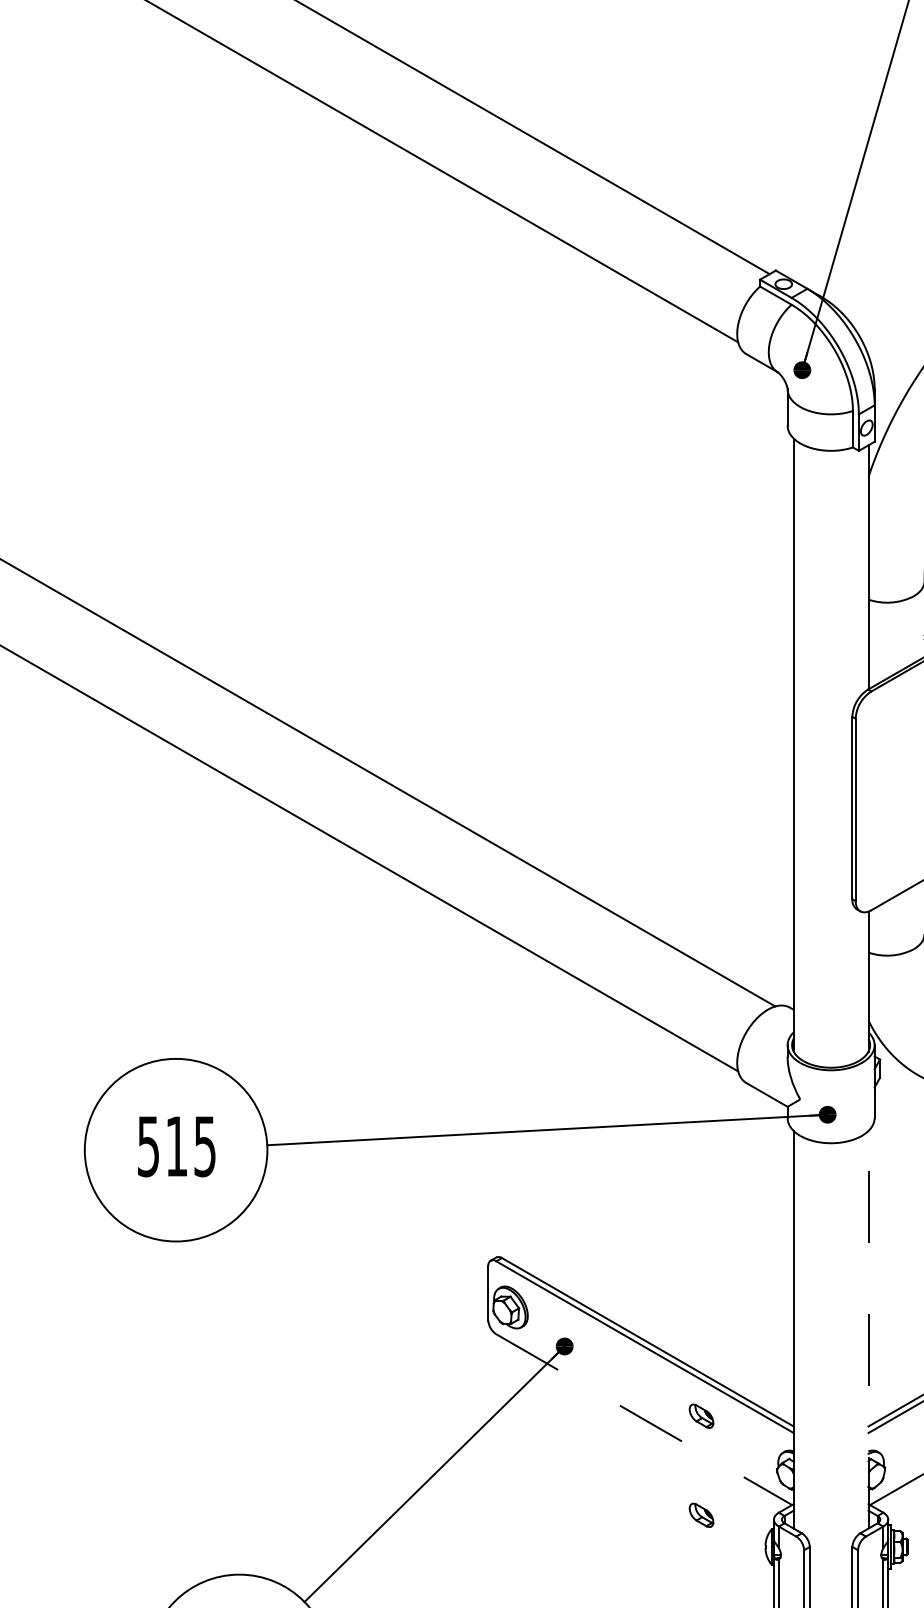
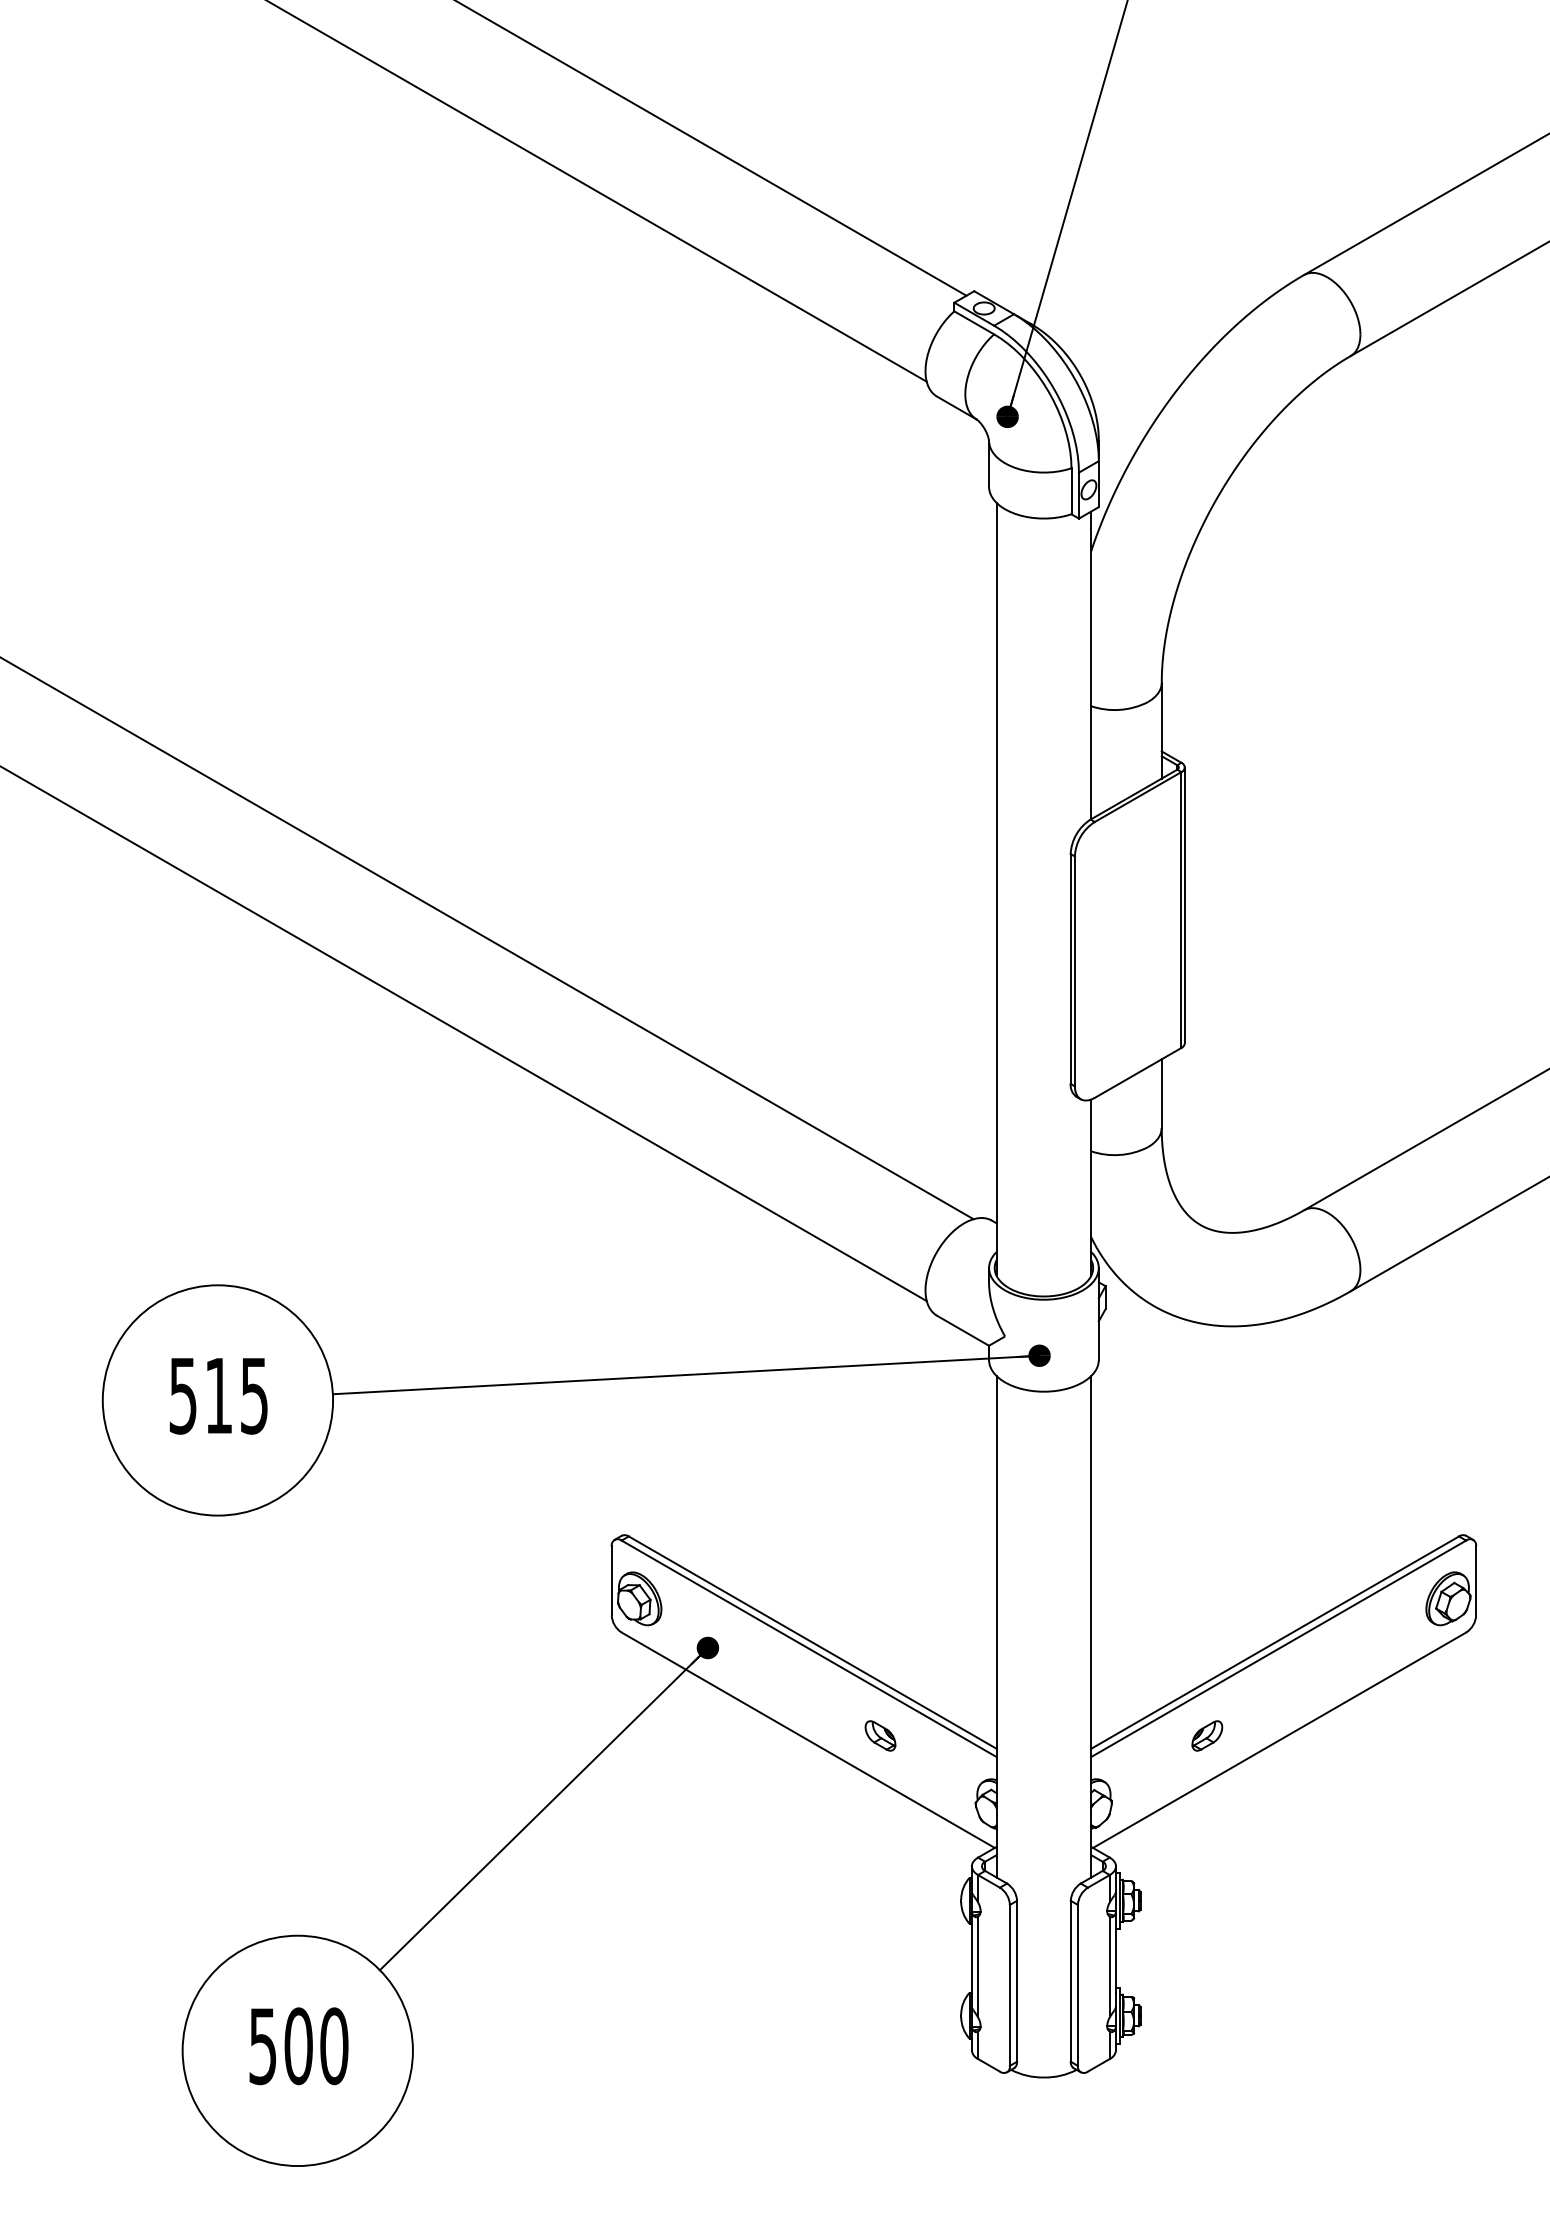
line: (868, 1329) -> (1091, 1626), dashed -> solid
line: (644, 1419) -> (808, 1740), dashed -> solid
part: (701, 1515) -> (880, 1860), removed

